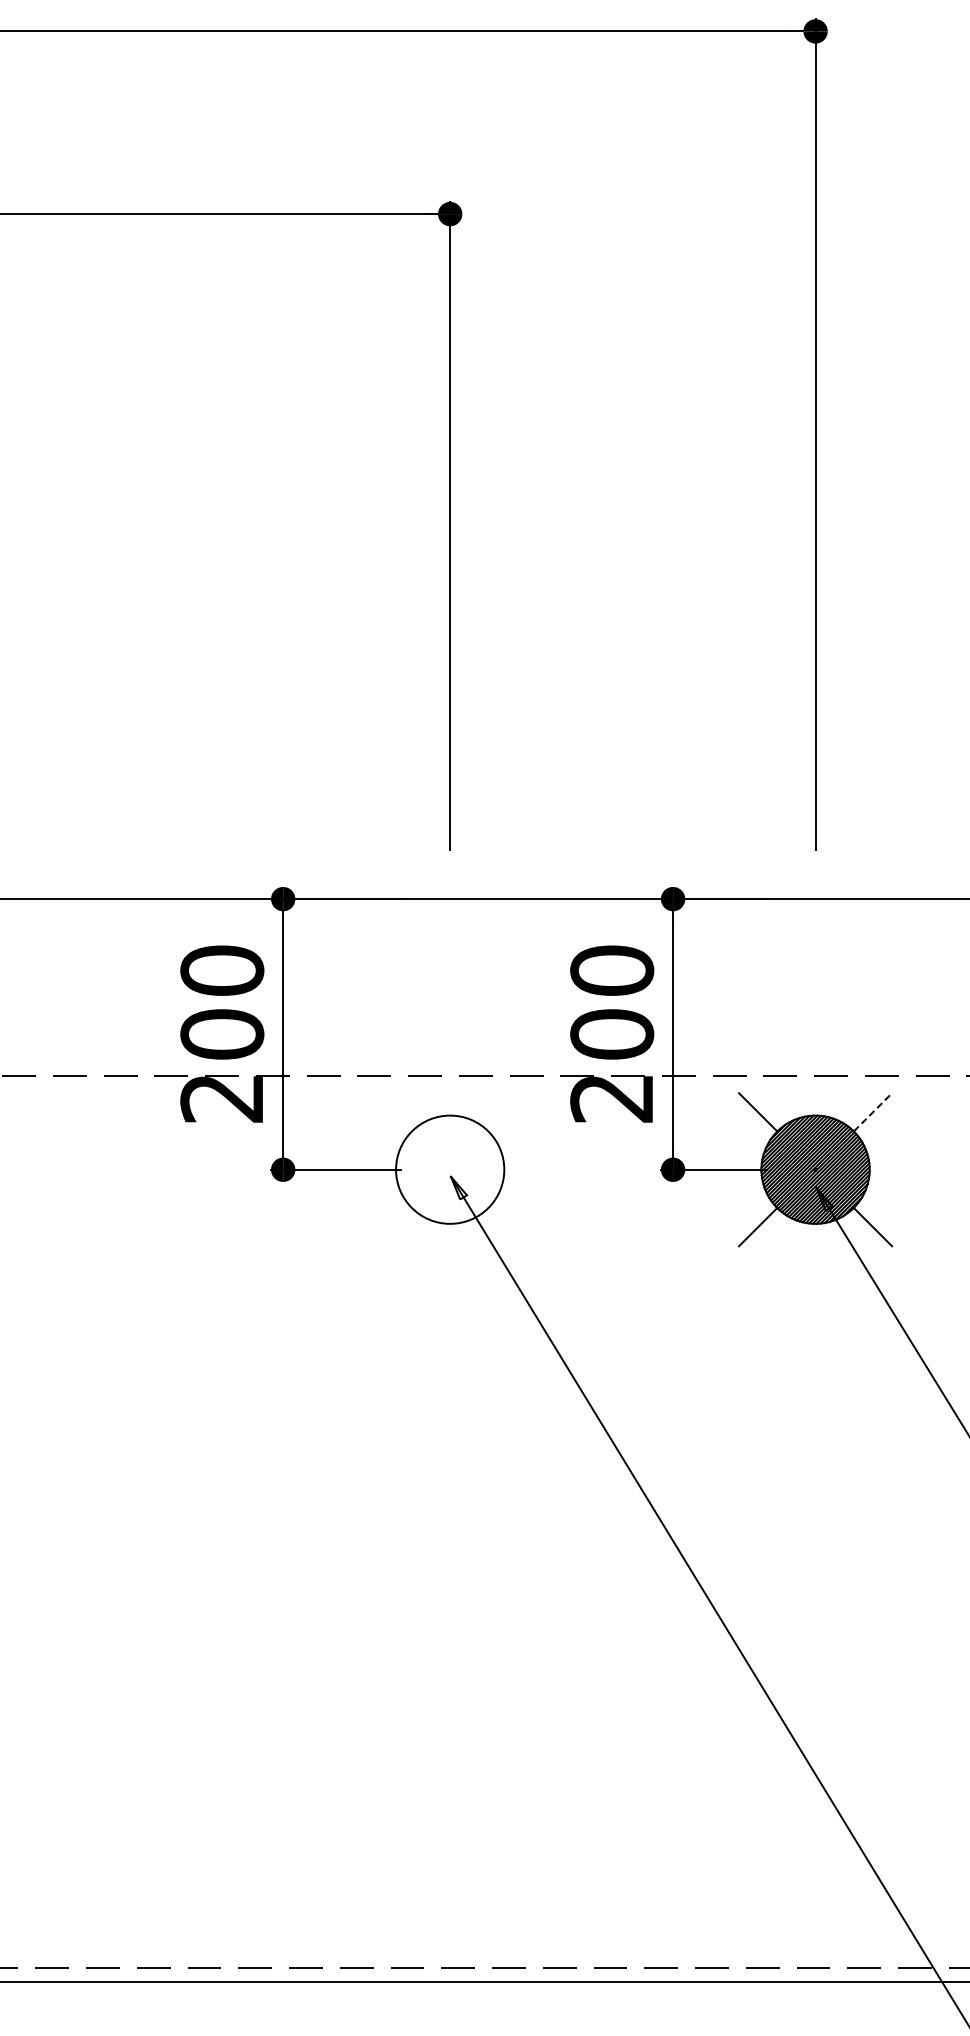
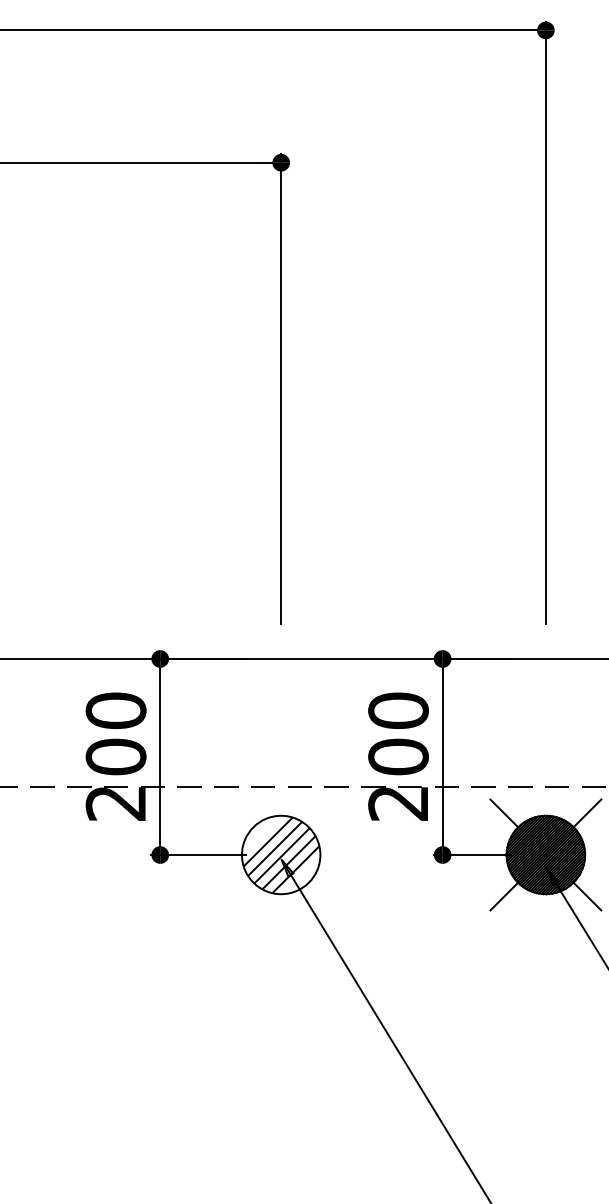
line: (873, 1111) -> (587, 812), dashed -> solid
hatch: (450, 1169) -> (281, 854), added

